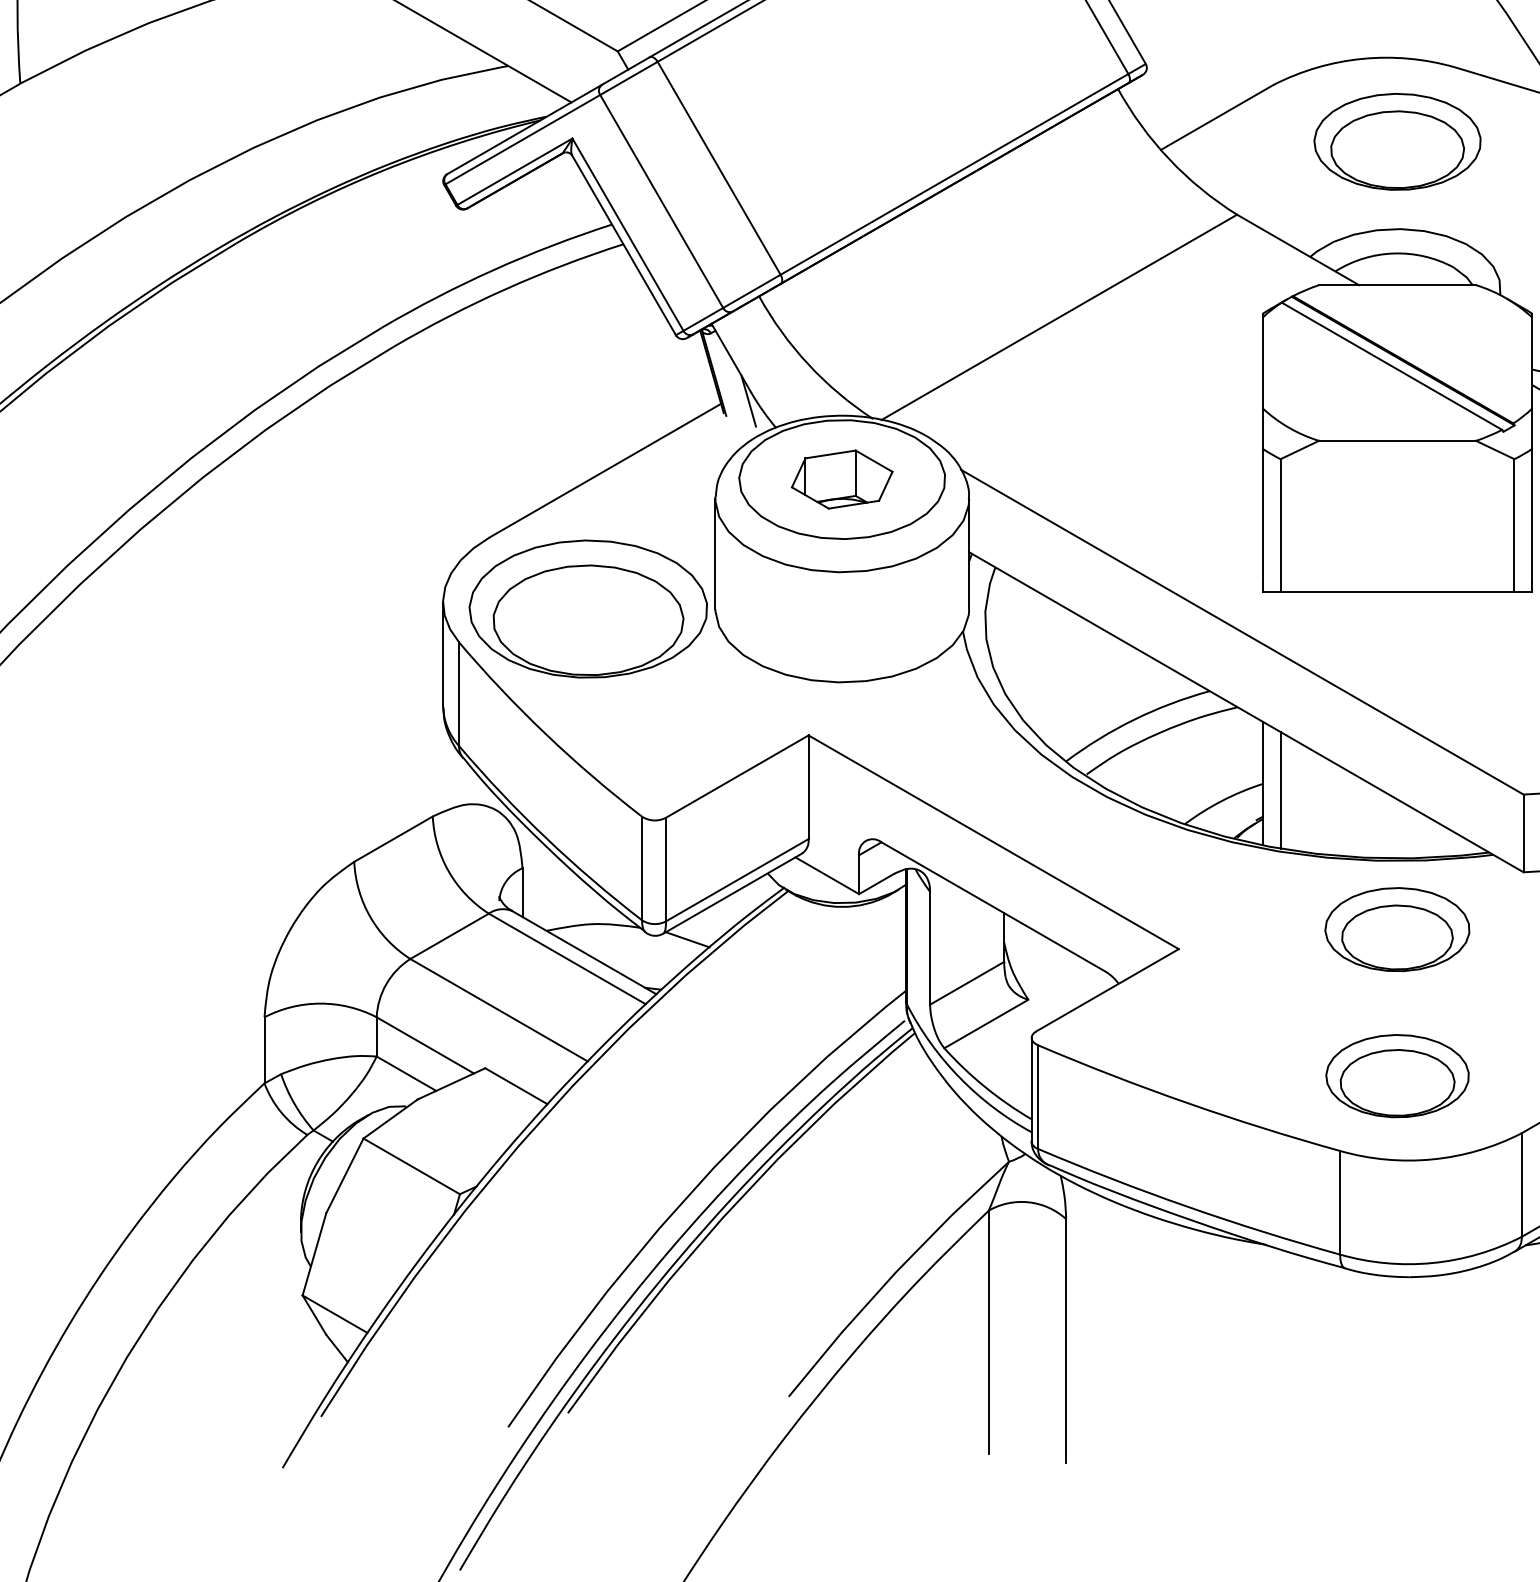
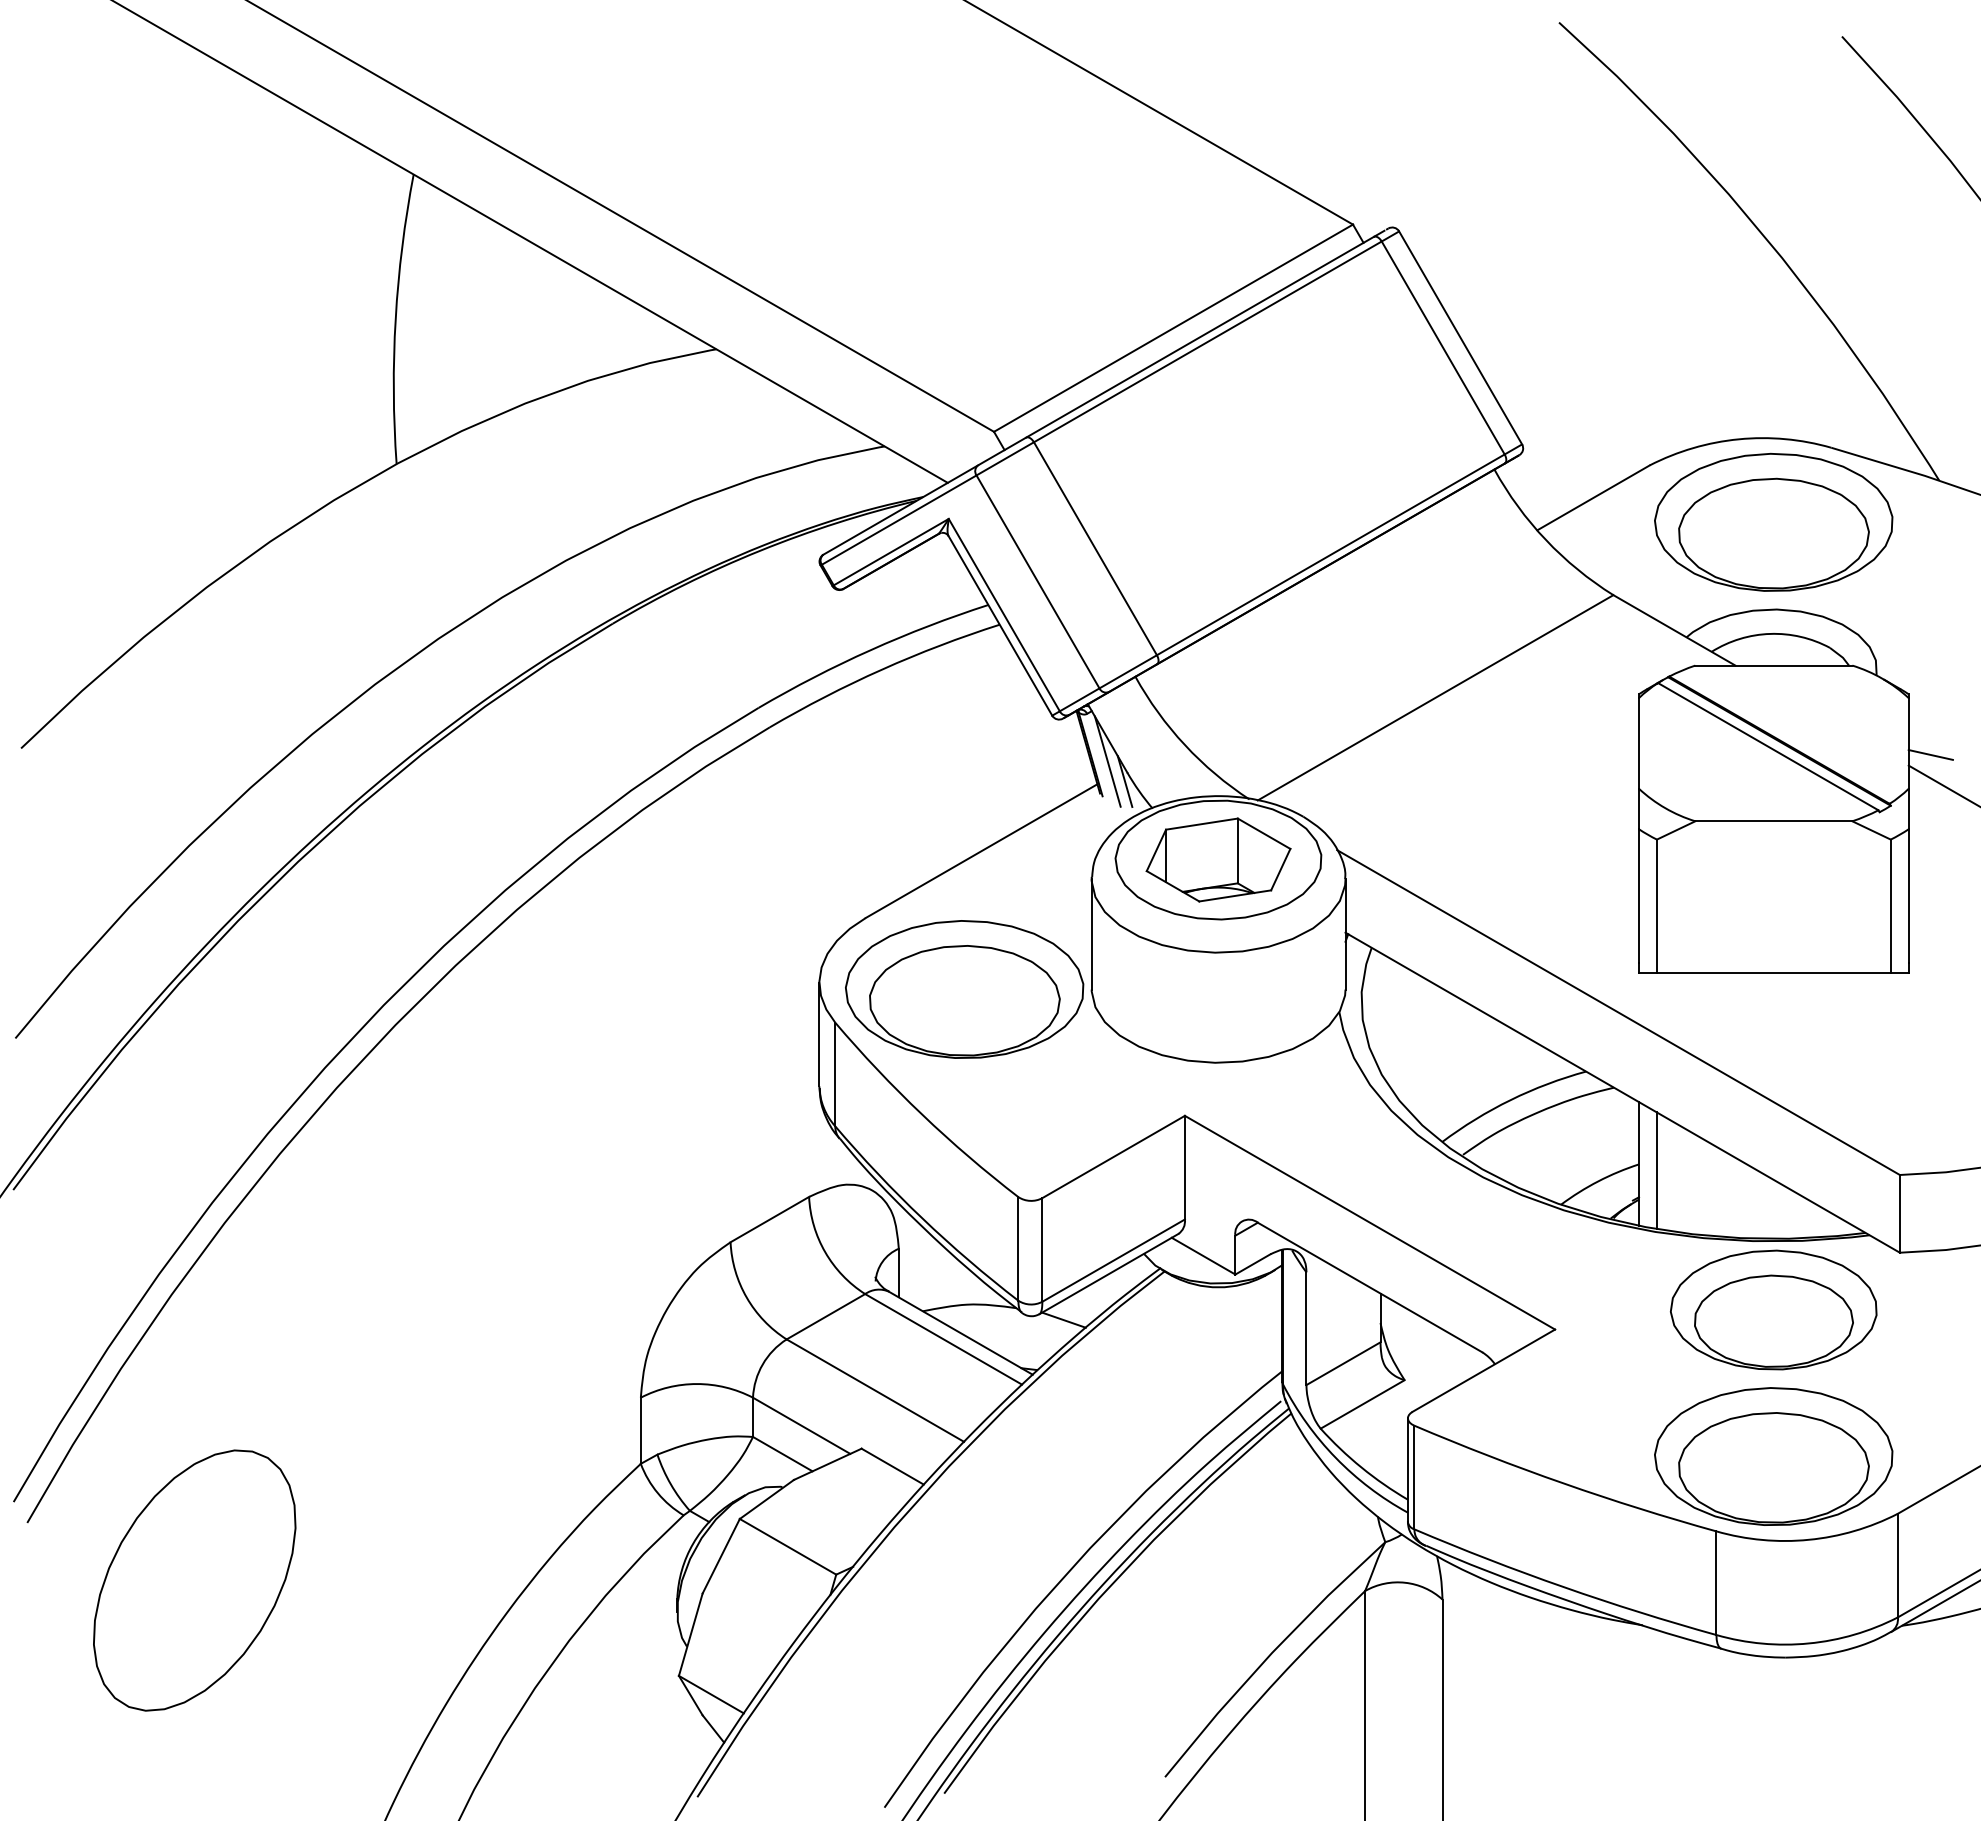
part: (1397, 141) -> (1773, 521), size x1.43
line: (731, 381) -> (1107, 761), added
part: (842, 479) -> (1218, 859), size x1.43
part: (1397, 929) -> (1773, 1309), size x1.43
part: (1397, 1076) -> (1773, 1456), size x1.67

